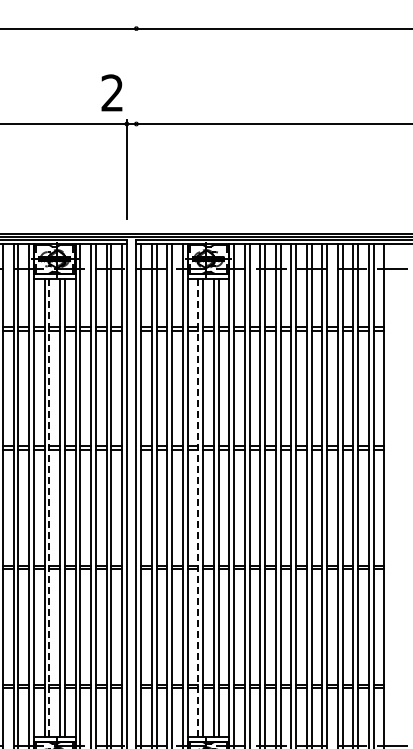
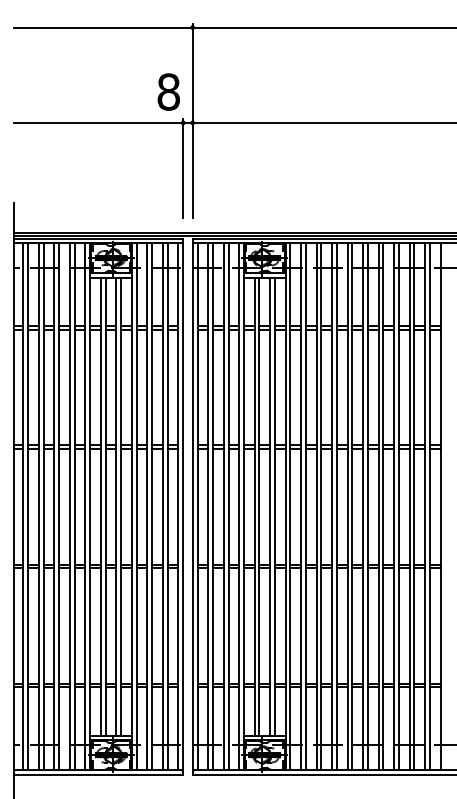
text: (112, 92) -> (168, 91), 2 -> 8
line: (136, 121) -> (192, 120), added
line: (49, 507) -> (105, 506), dashed -> solid
line: (198, 507) -> (254, 506), dashed -> solid

